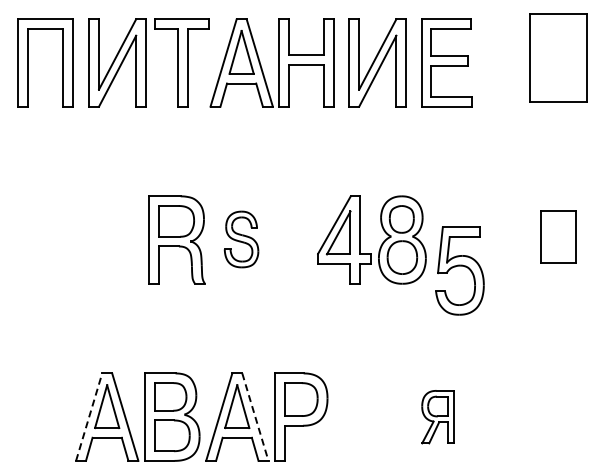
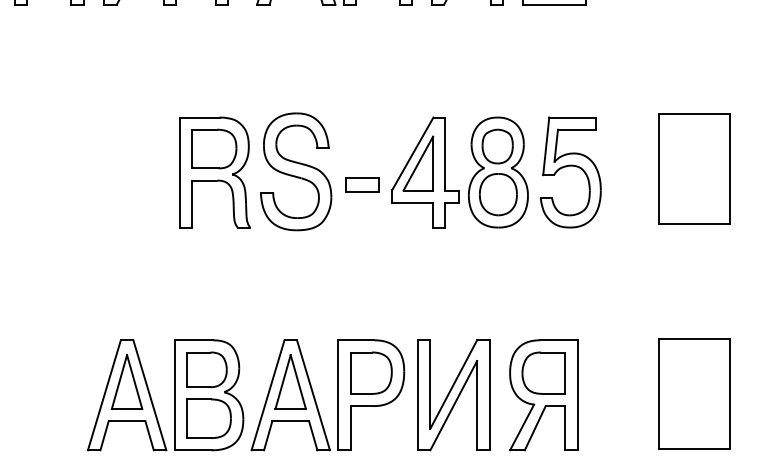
part: (558, 236) -> (694, 168), size x1.67
part: (241, 239) -> (296, 171), size x1.67
part: (294, 249) -> (362, 184), added
part: (459, 270) -> (570, 171), moved
part: (366, 416) -> (453, 394), added
part: (437, 416) -> (542, 394), size x1.67
part: (558, 416) -> (694, 394), added
line: (89, 417) -> (104, 395), dashed -> solid
line: (255, 417) -> (313, 395), dashed -> solid

